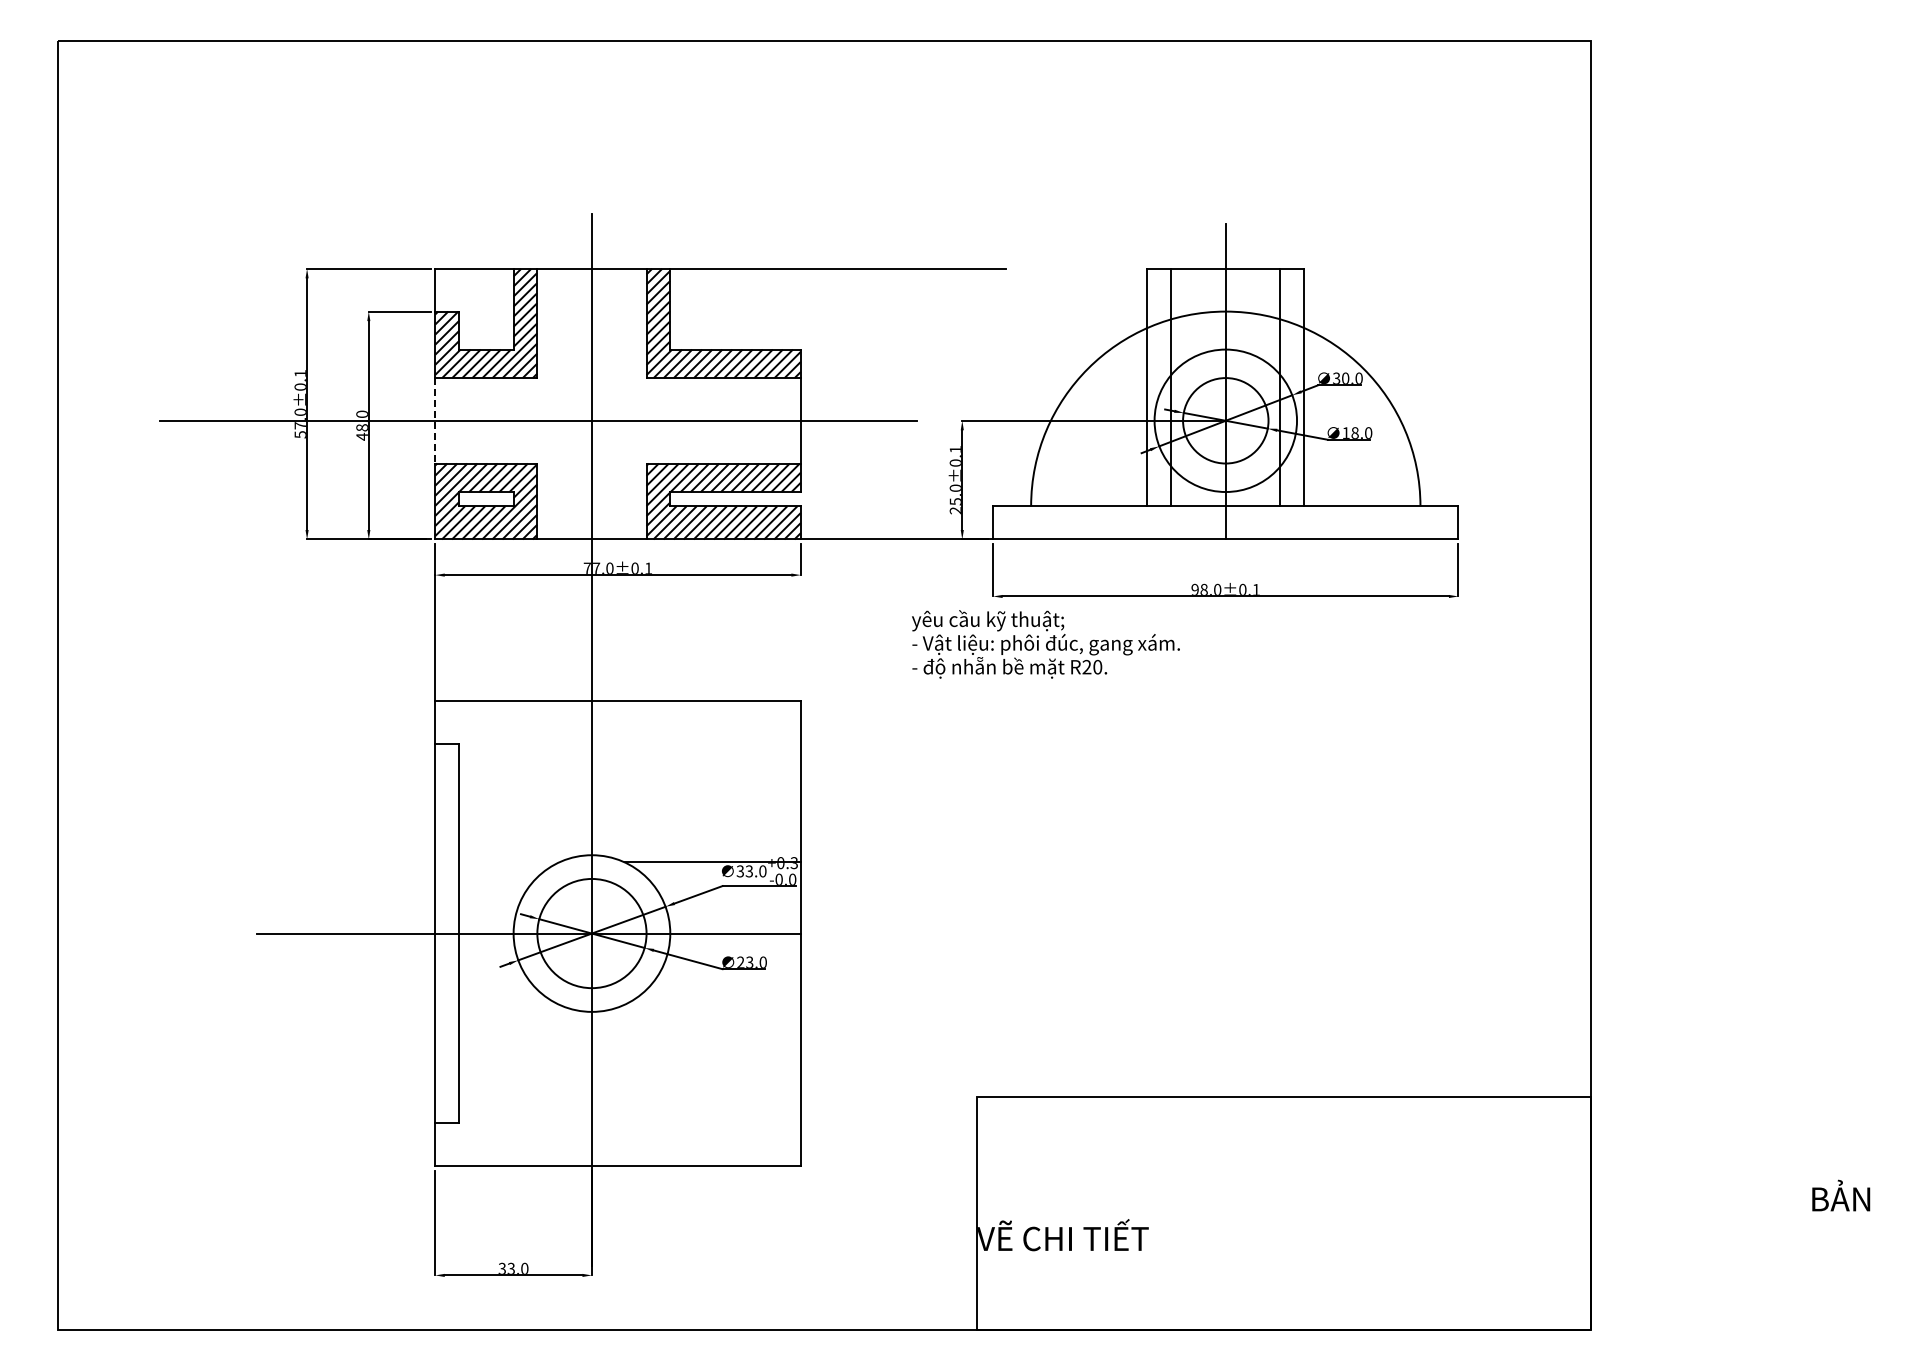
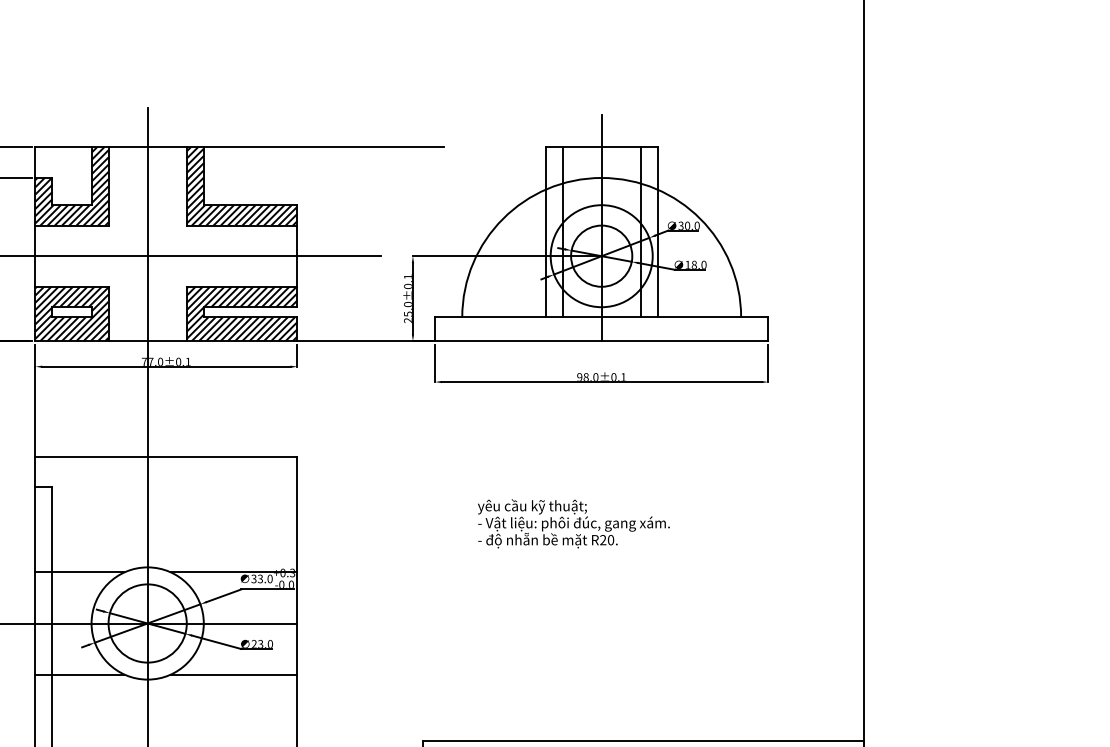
line: (435, 420) -> (35, 255), dashed -> solid
text: (1045, 644) -> (573, 523), moved
line: (497, 862) -> (80, 572), added
line: (497, 1004) -> (80, 674), added
line: (712, 1004) -> (234, 674), added

